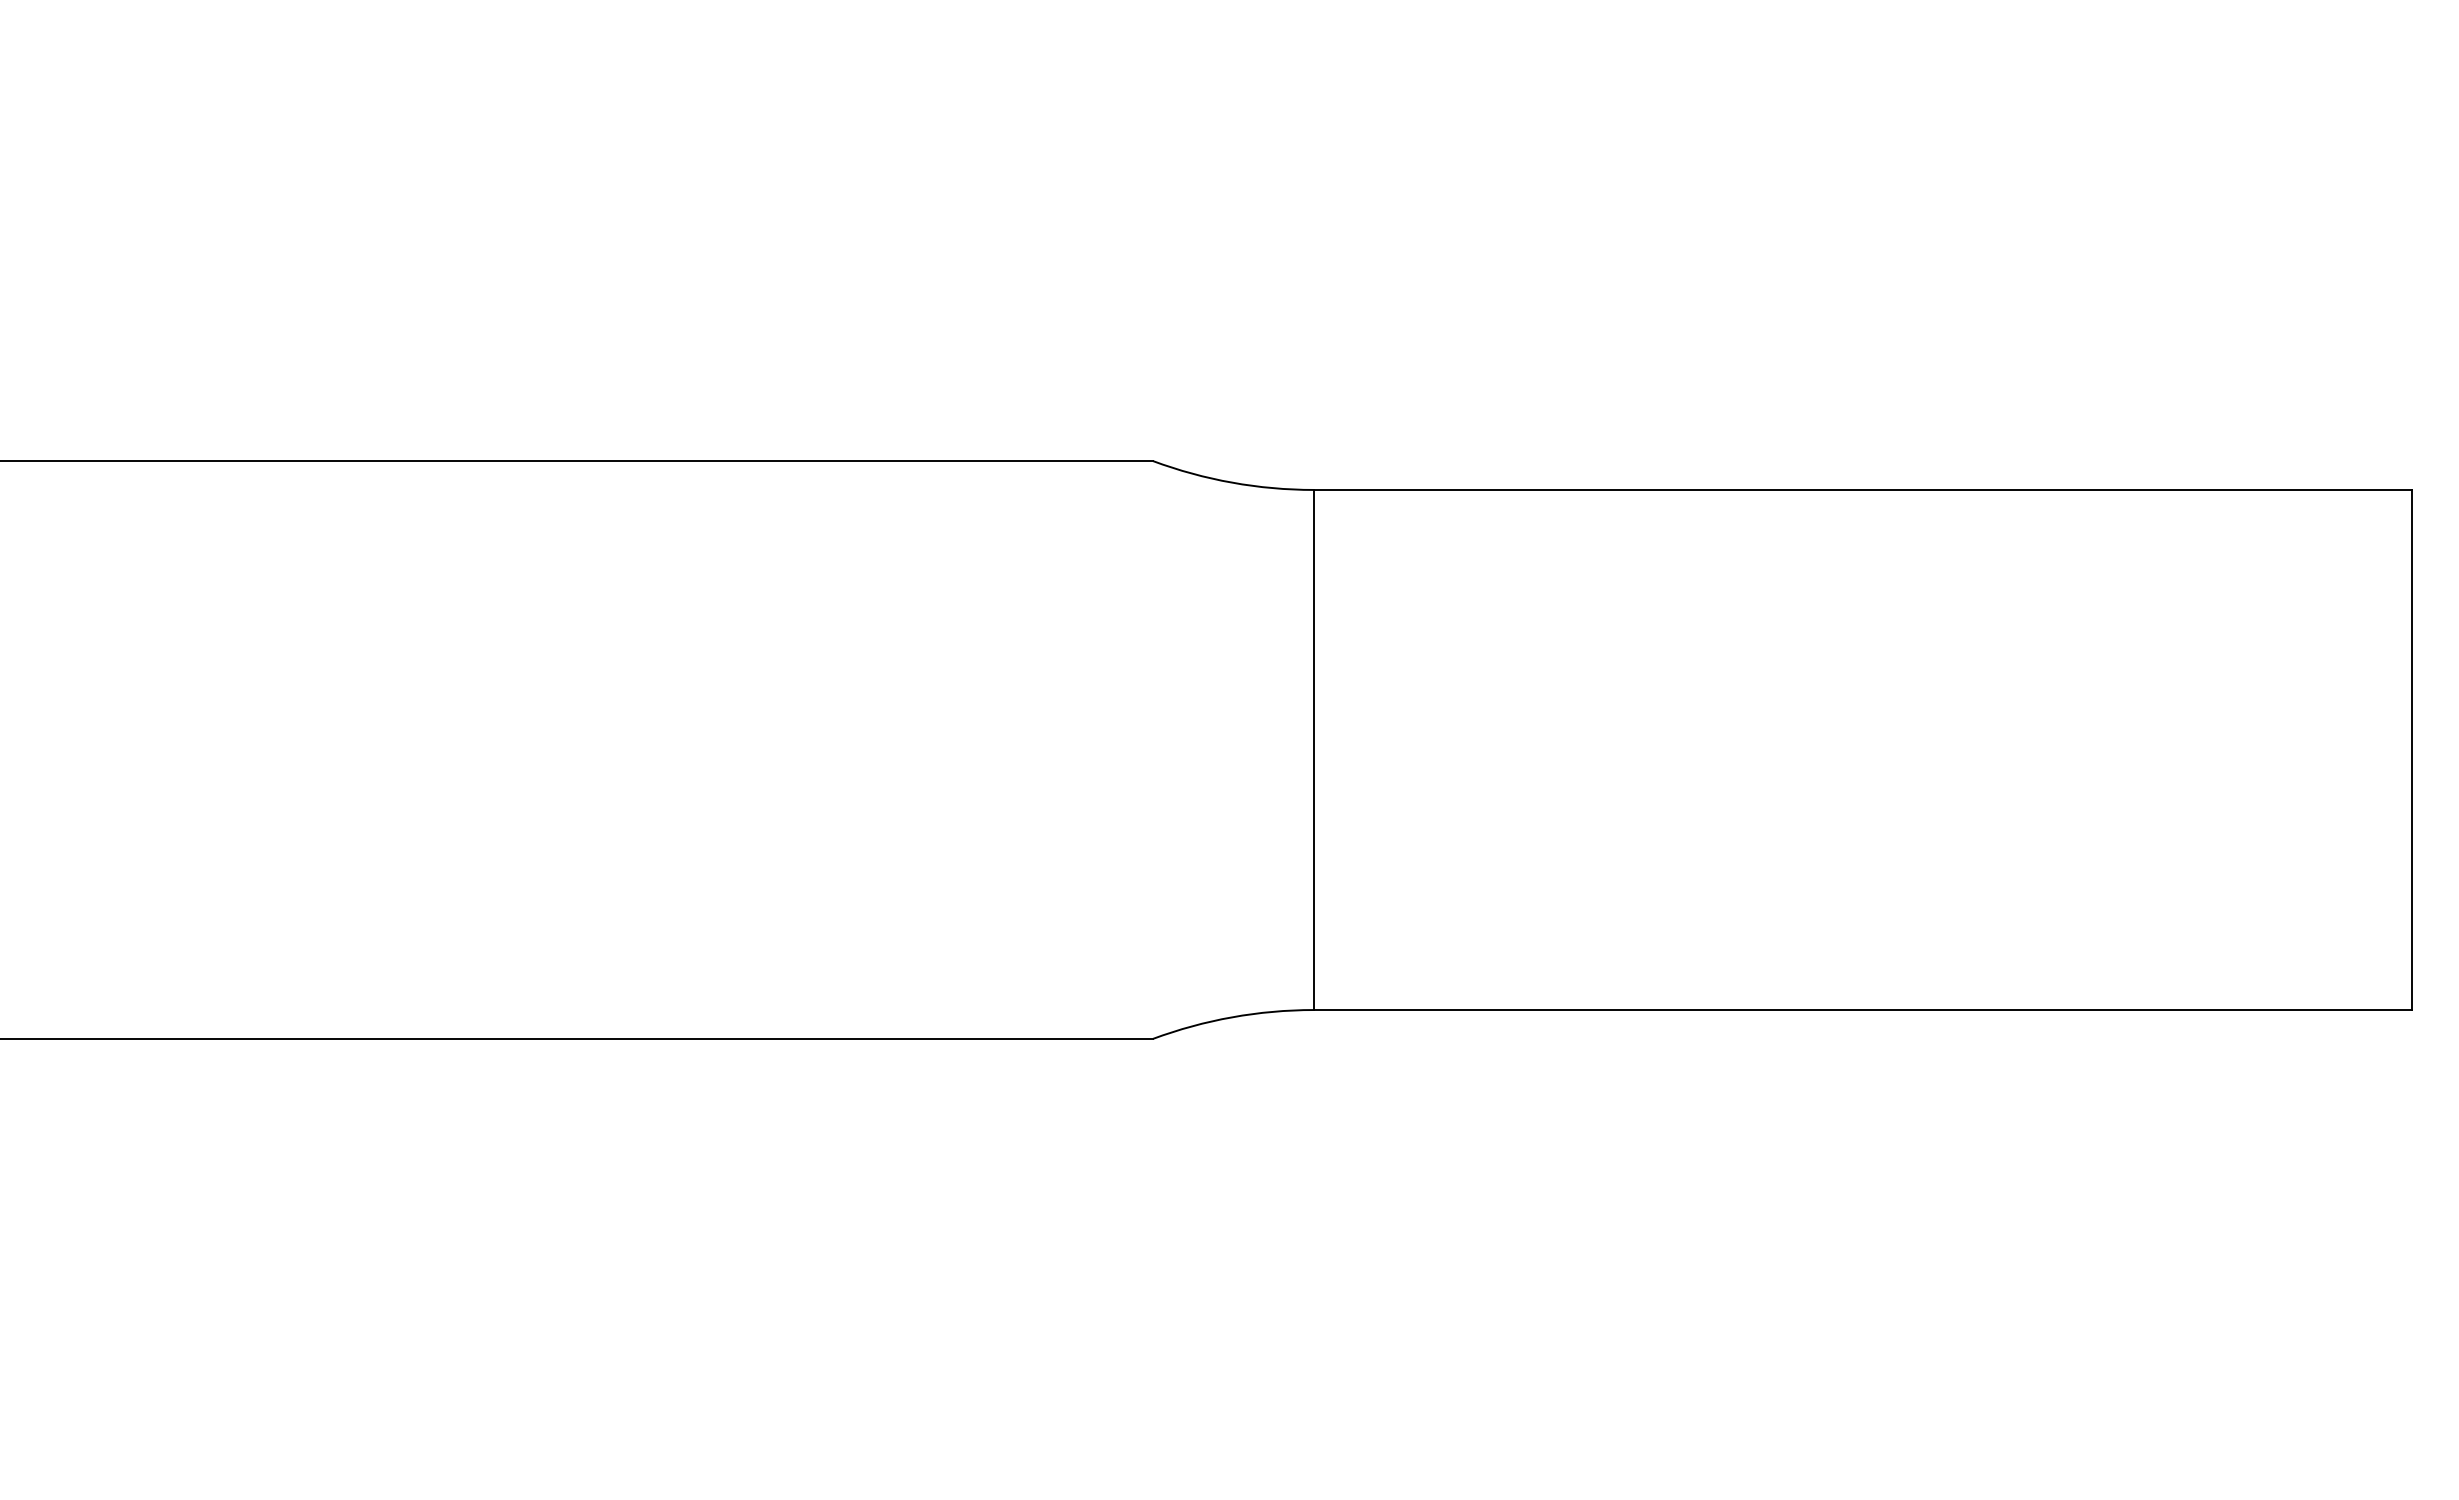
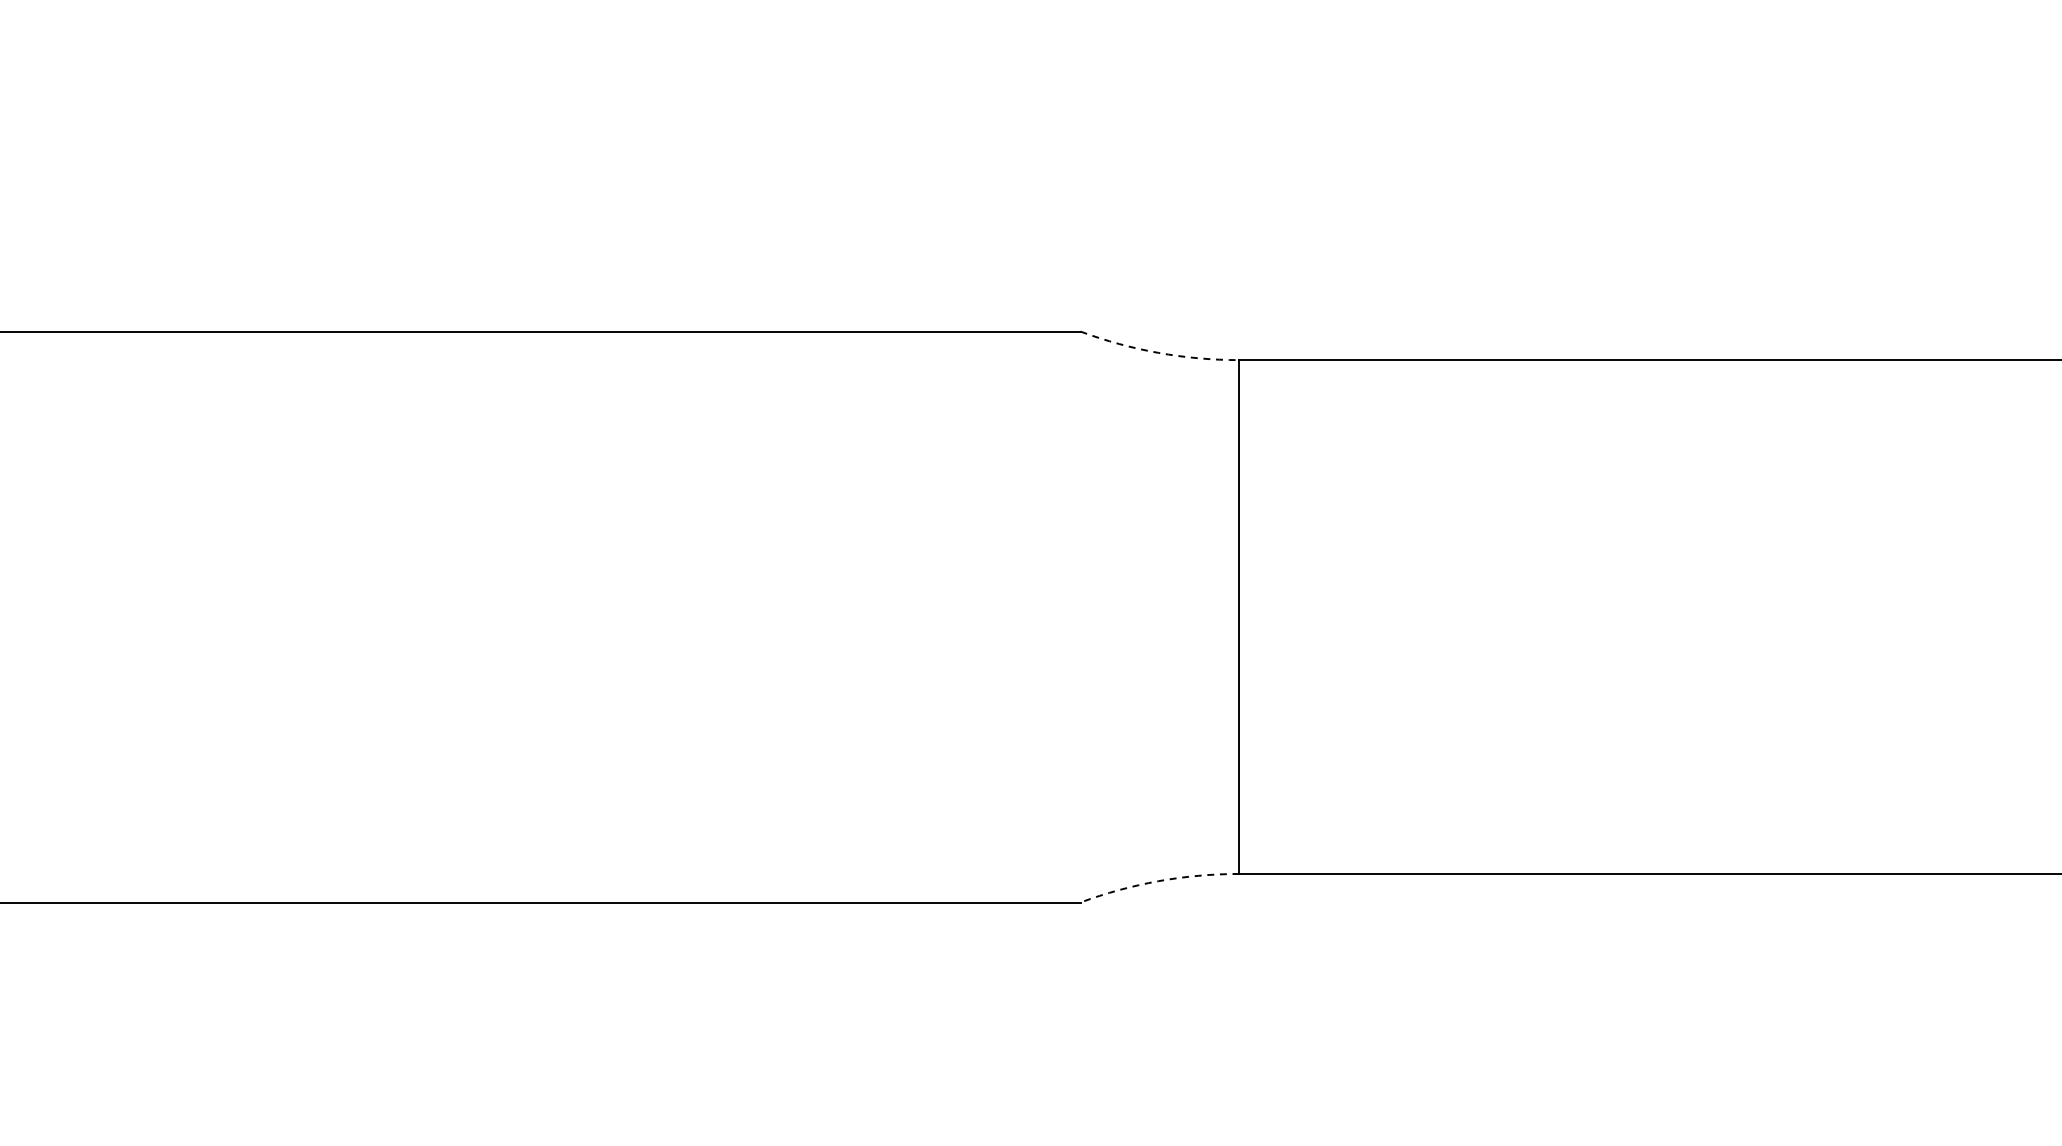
arc: (1232, 482) -> (1159, 352), solid -> dashed
arc: (1232, 1017) -> (1159, 881), solid -> dashed

